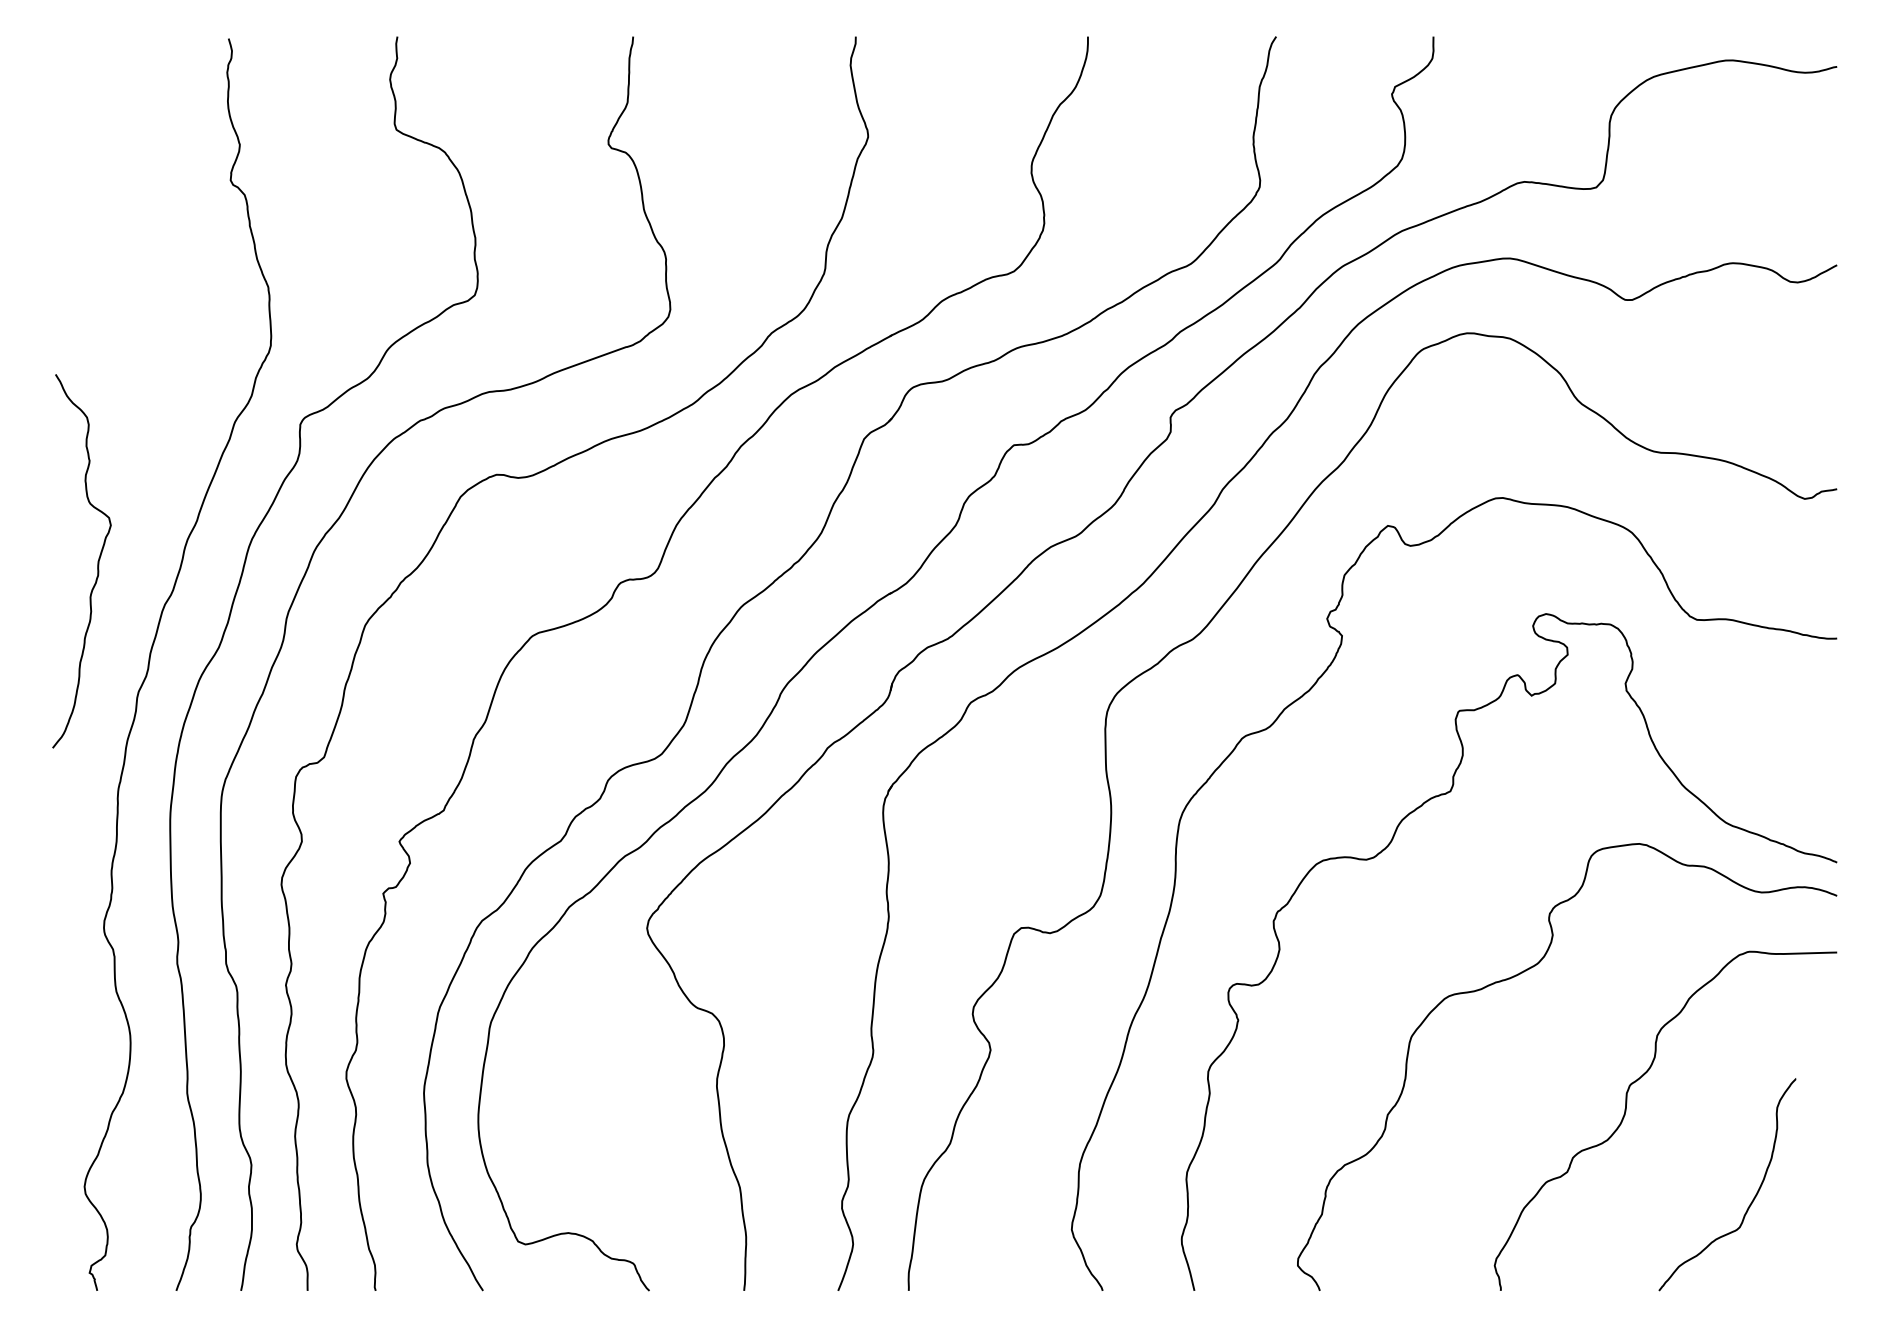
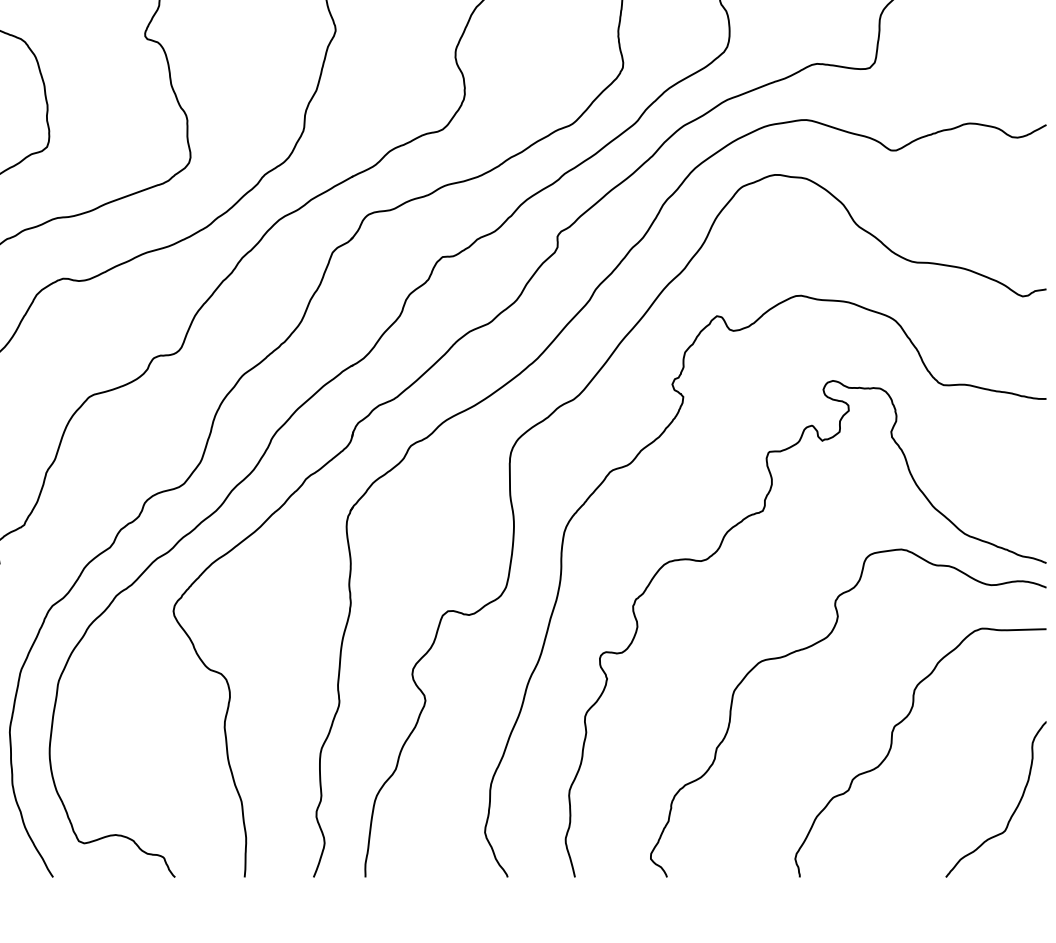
curve: (1753, 1197) -> (1015, 808), moved

